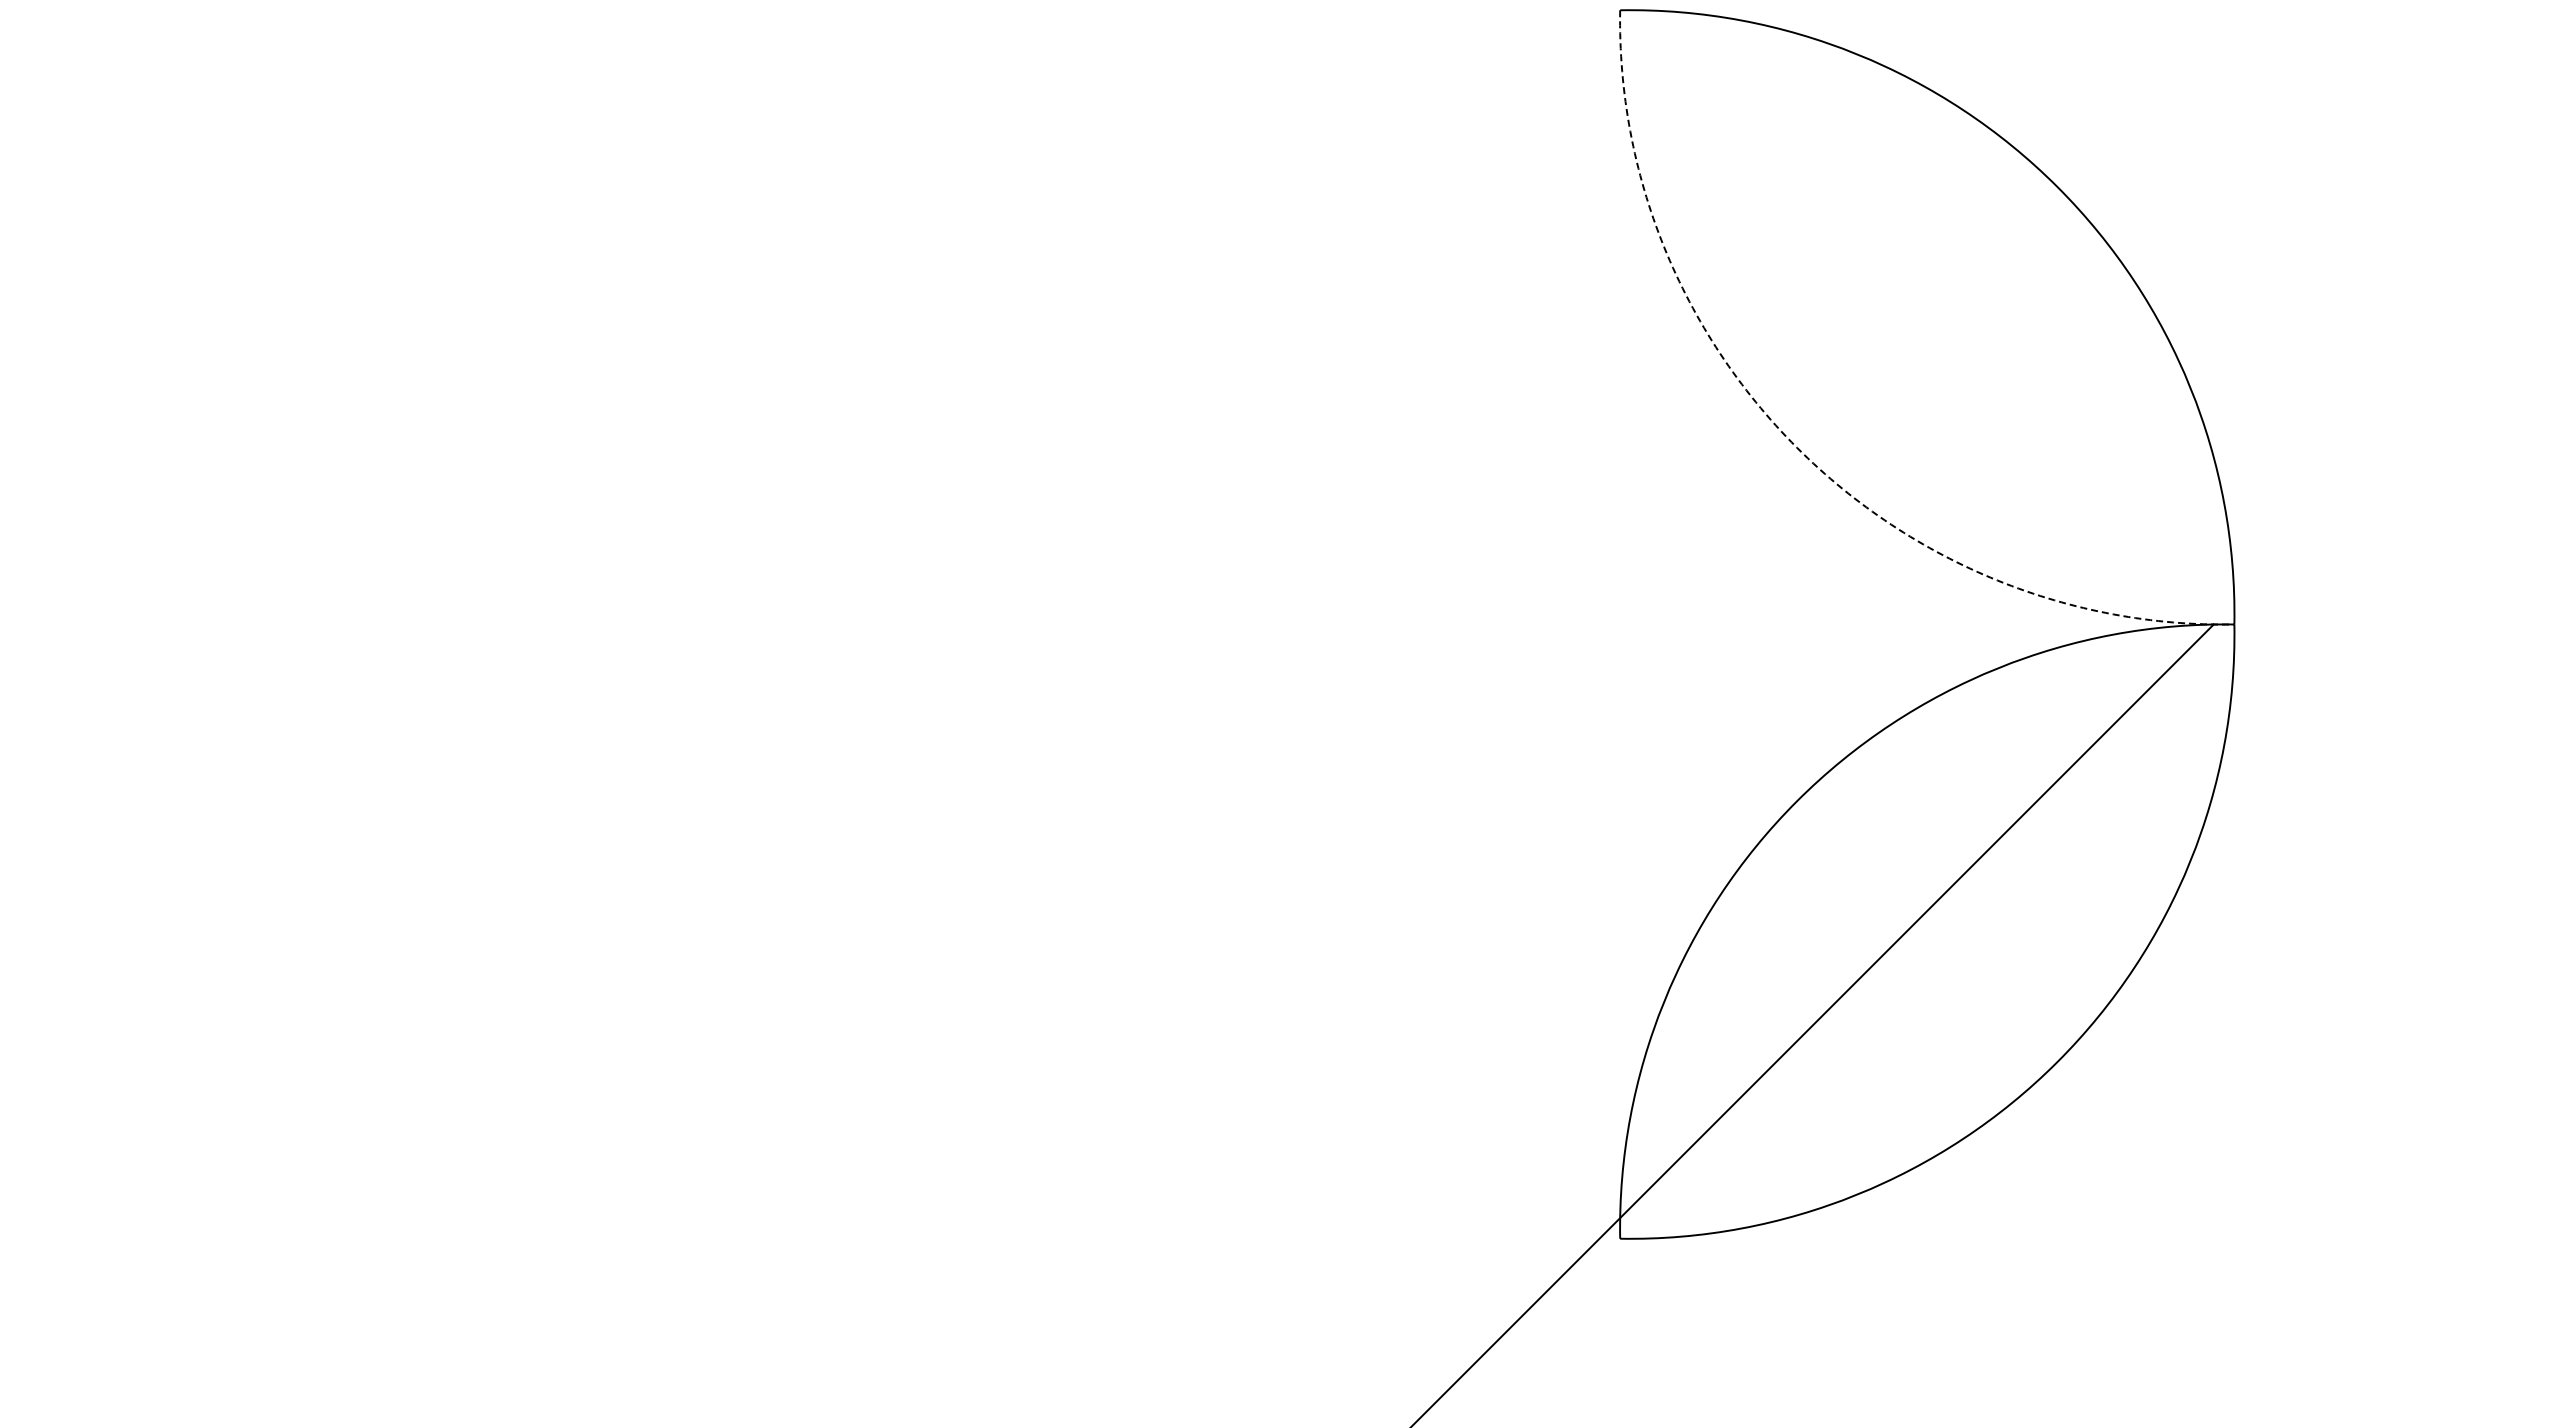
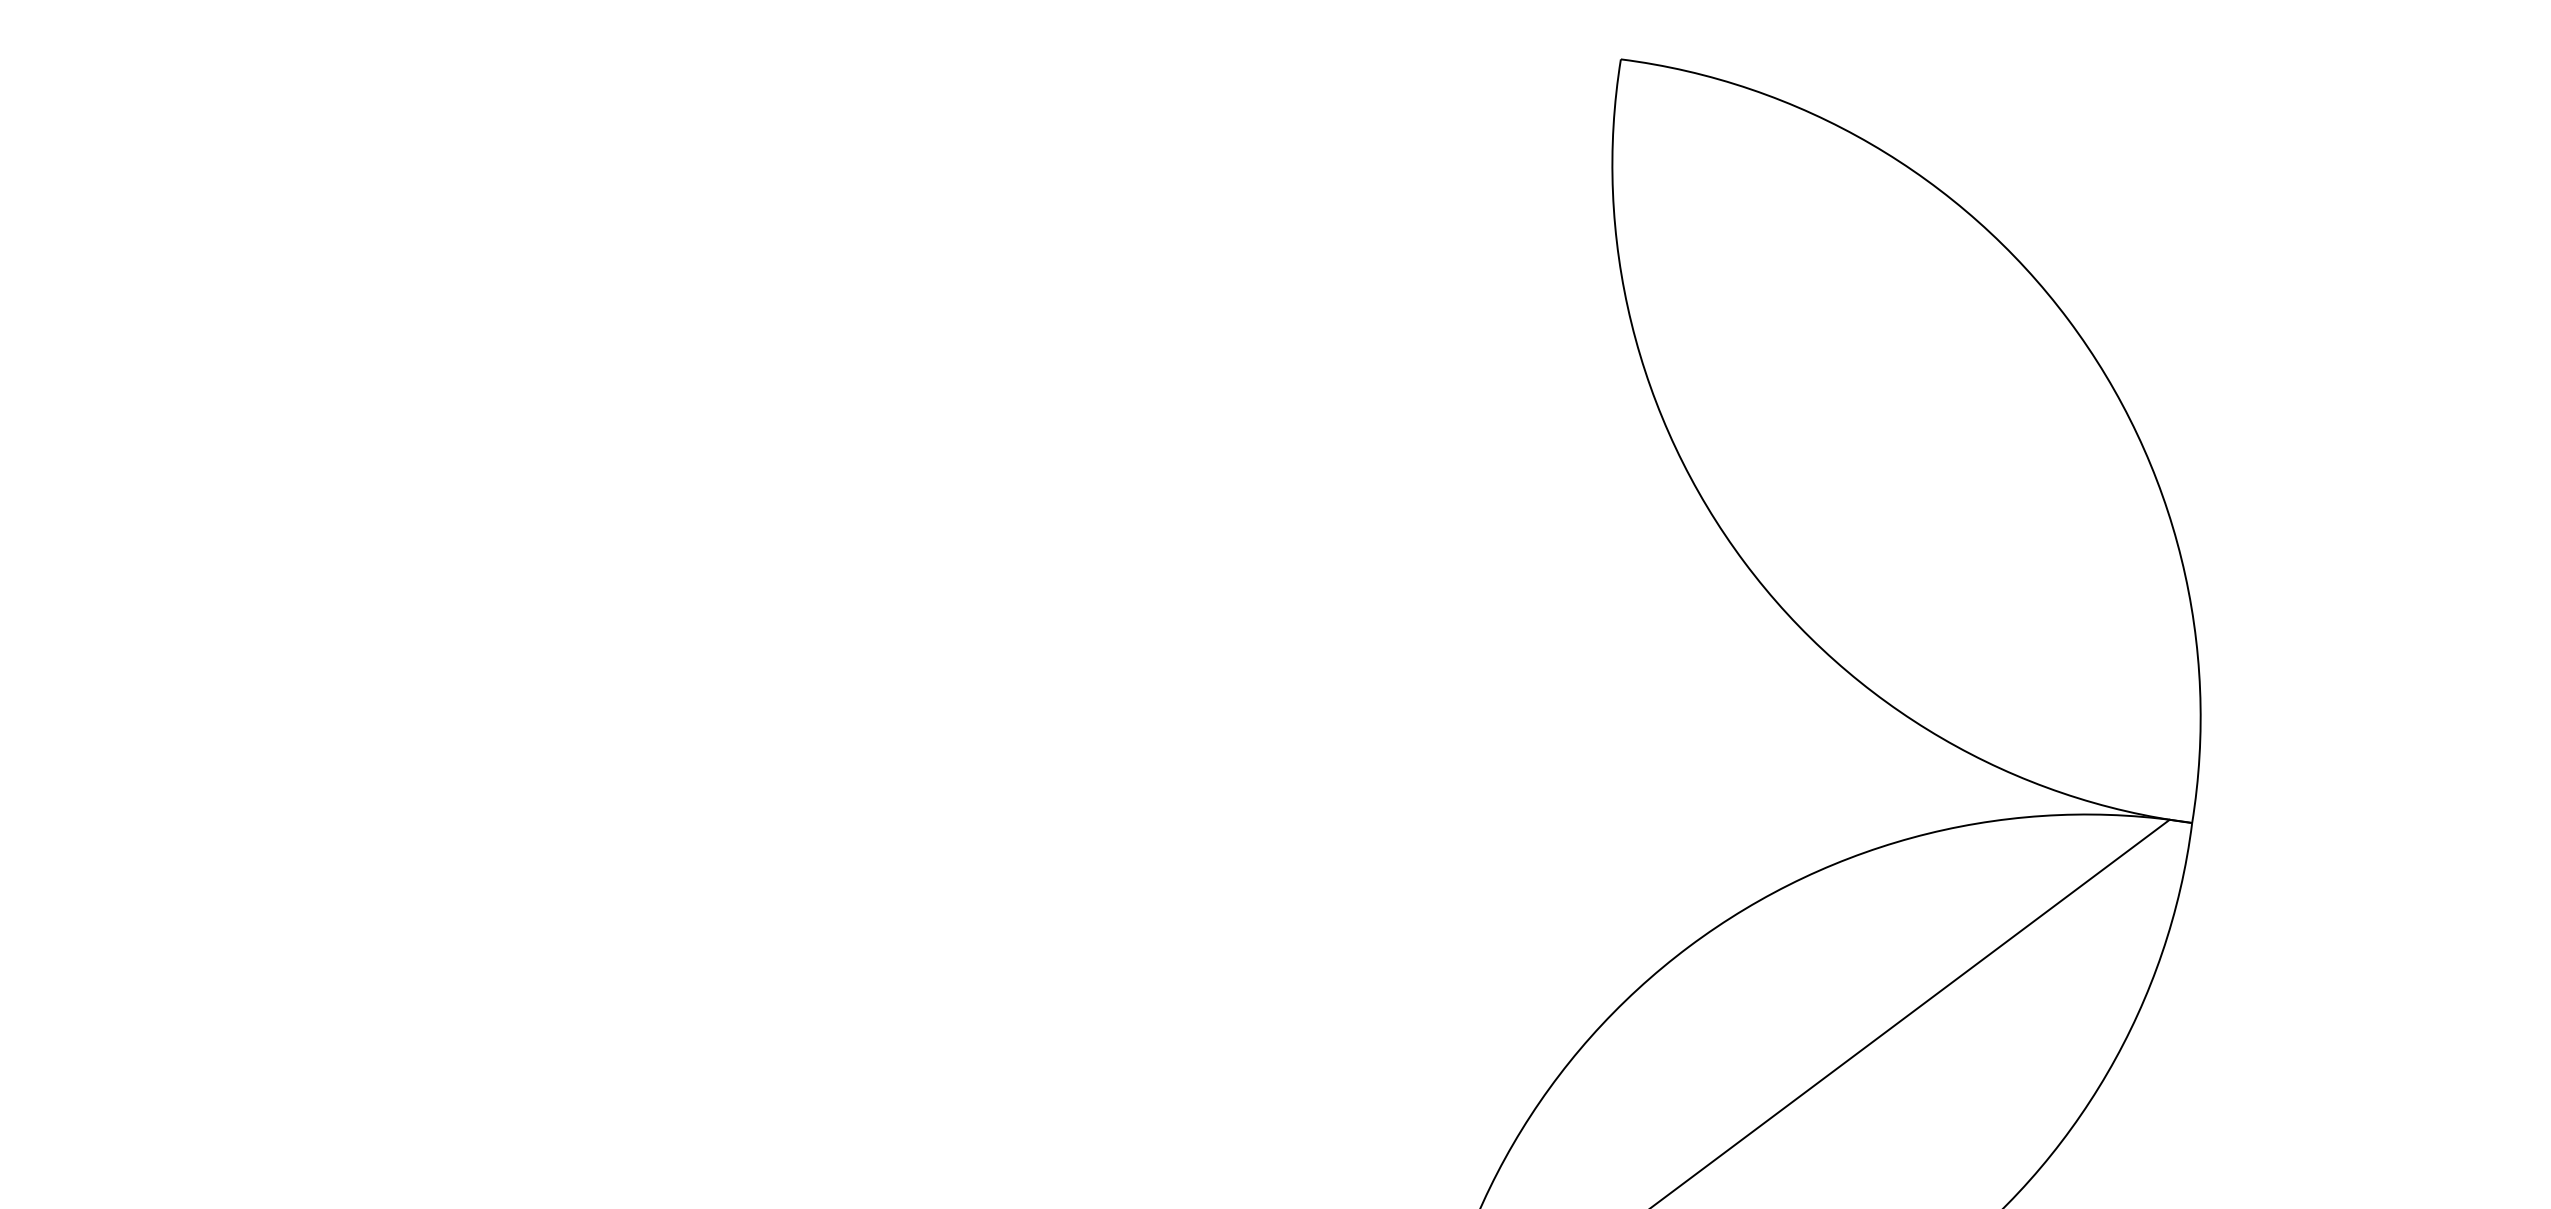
arc: (1796, 447) -> (1744, 562), dashed -> solid

